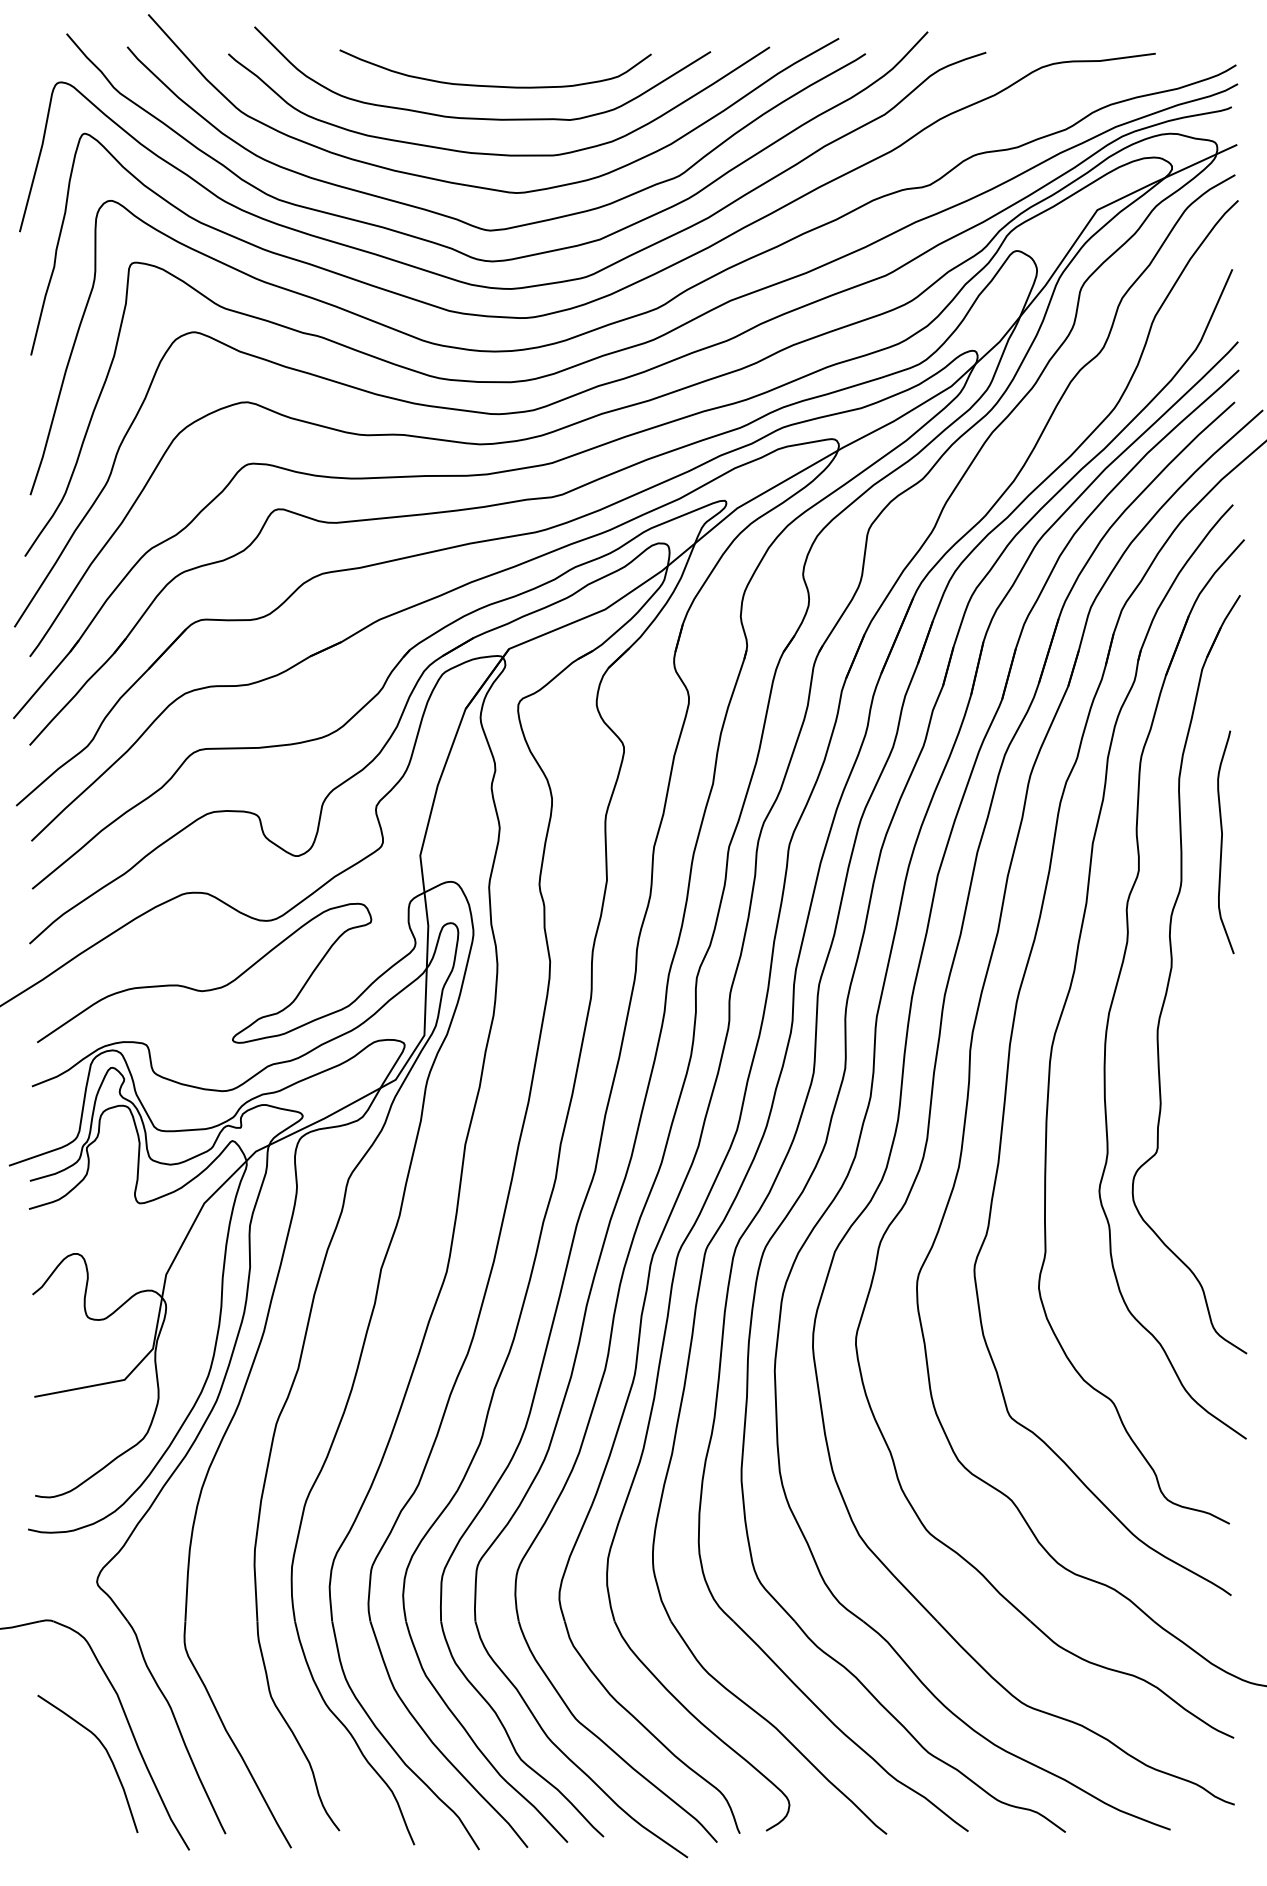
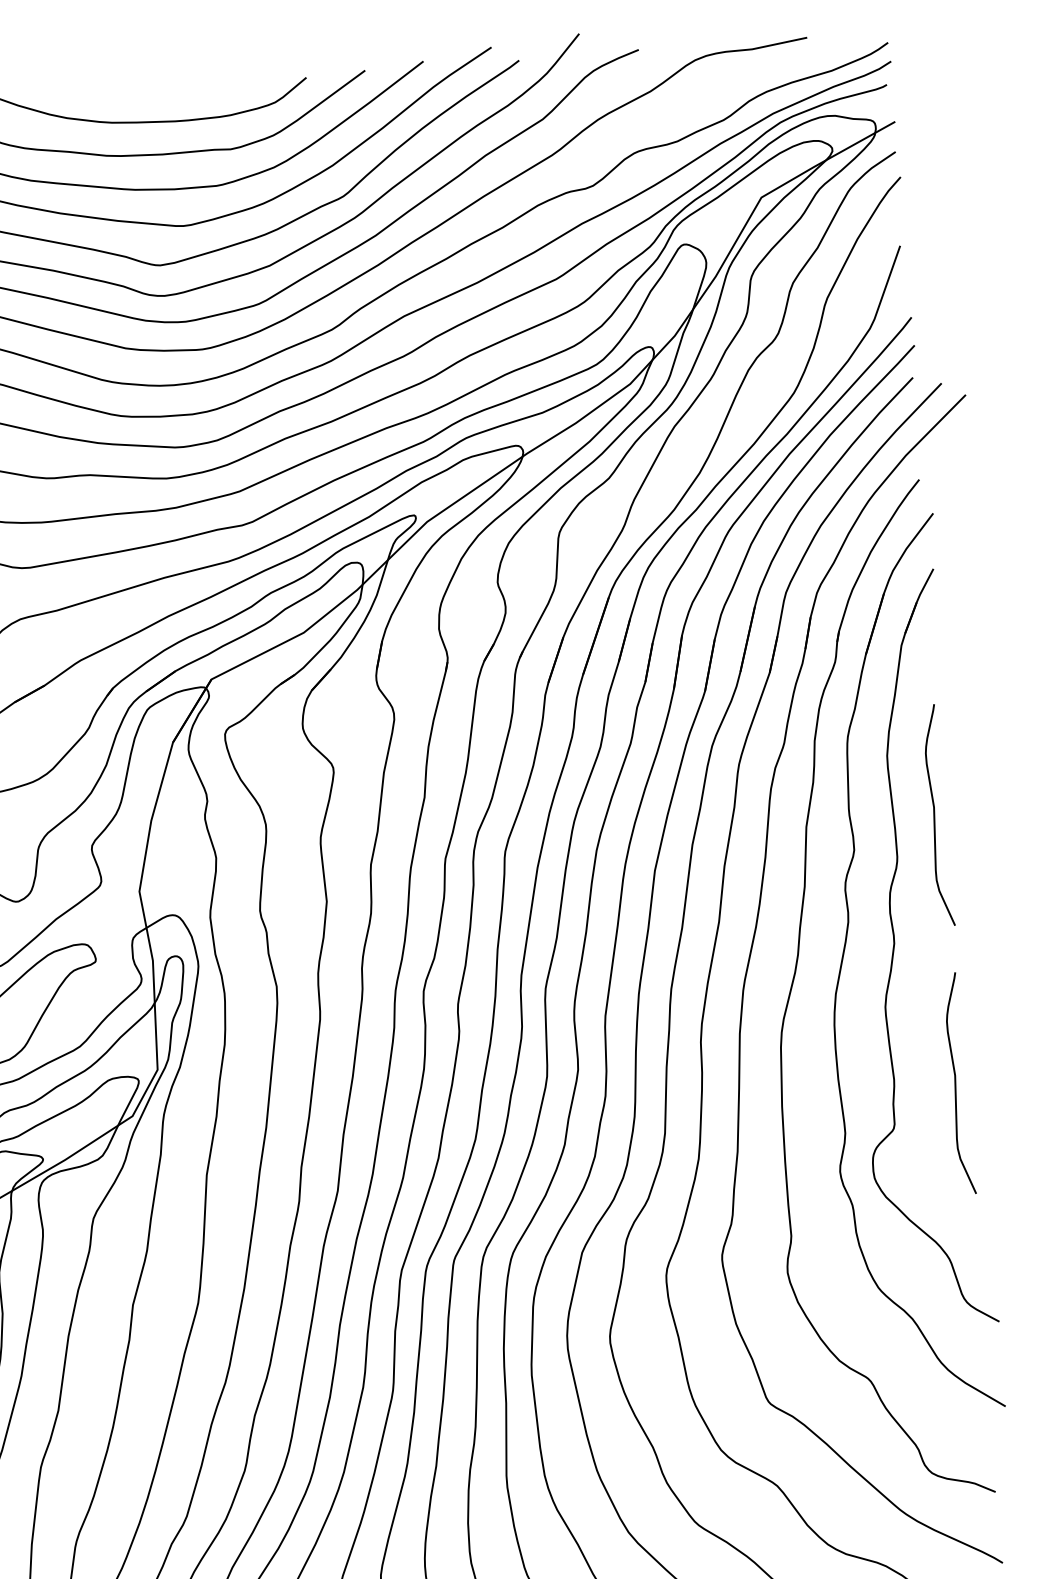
curve: (1222, 1112) -> (956, 1084), added

